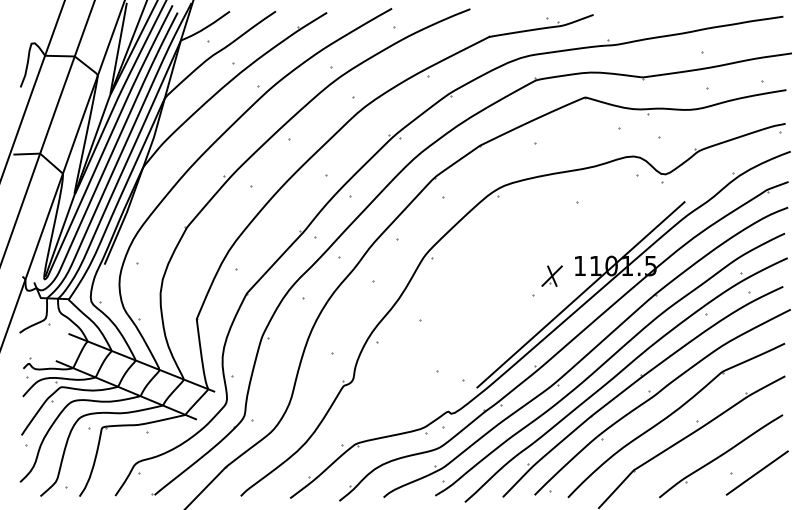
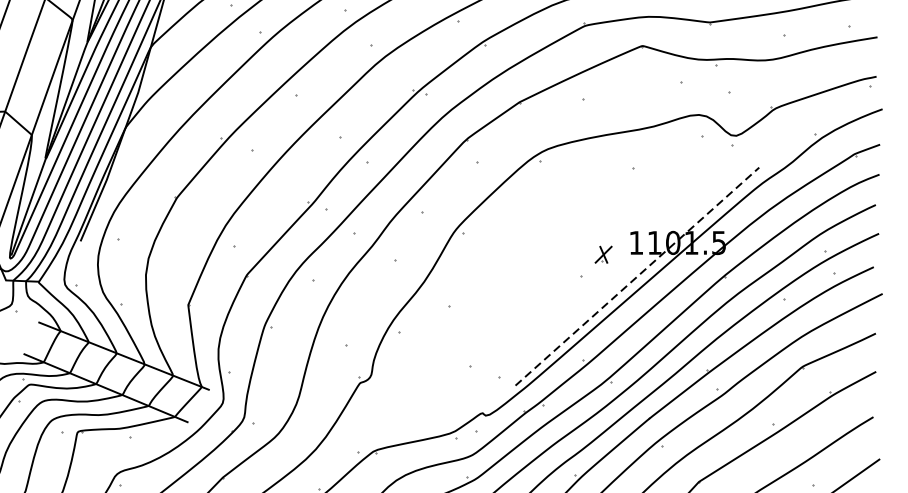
part: (551, 275) -> (602, 254), size x0.7
line: (580, 294) -> (636, 276), solid -> dashed

